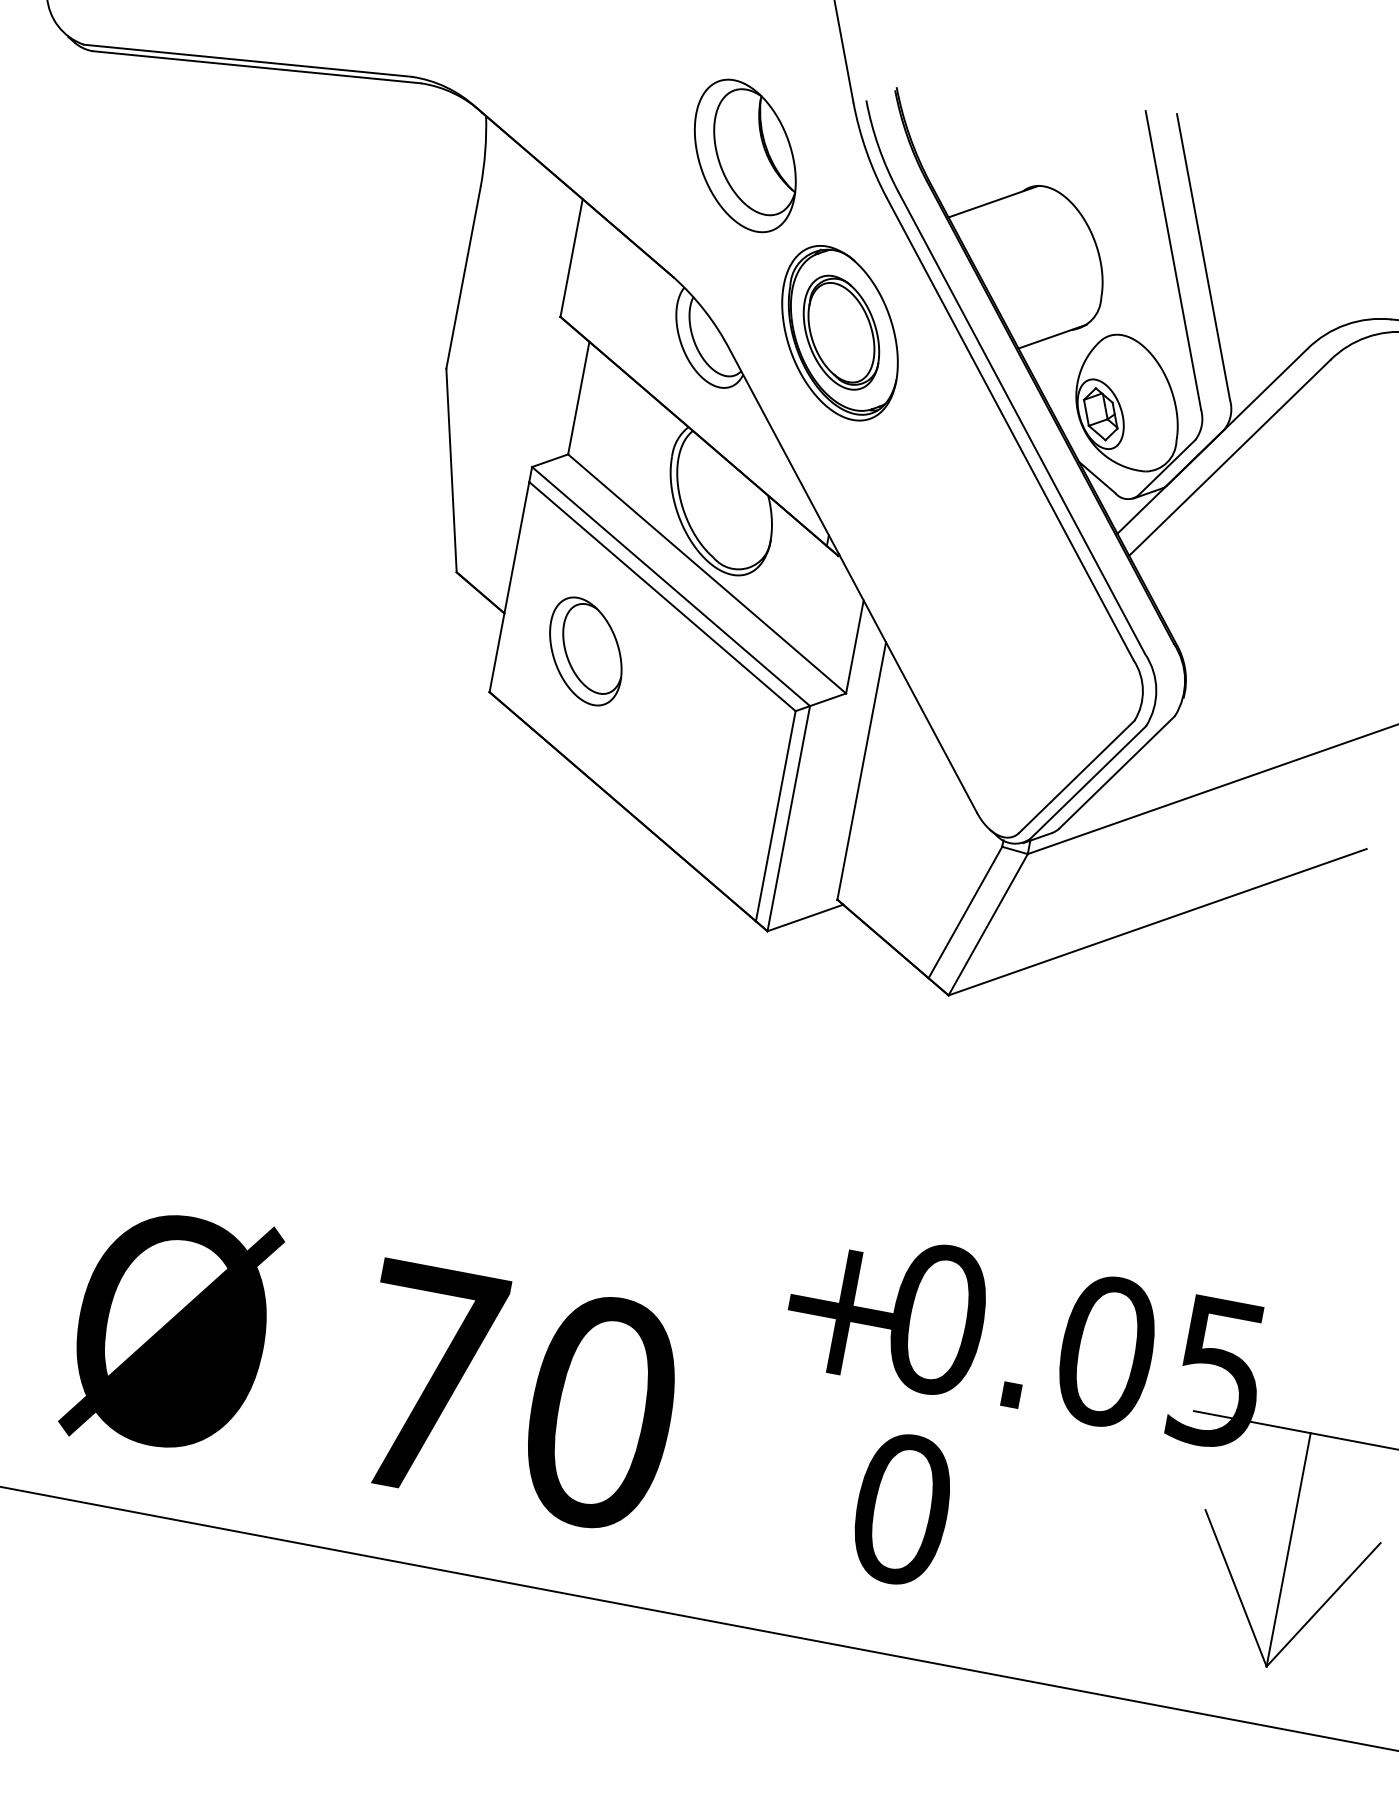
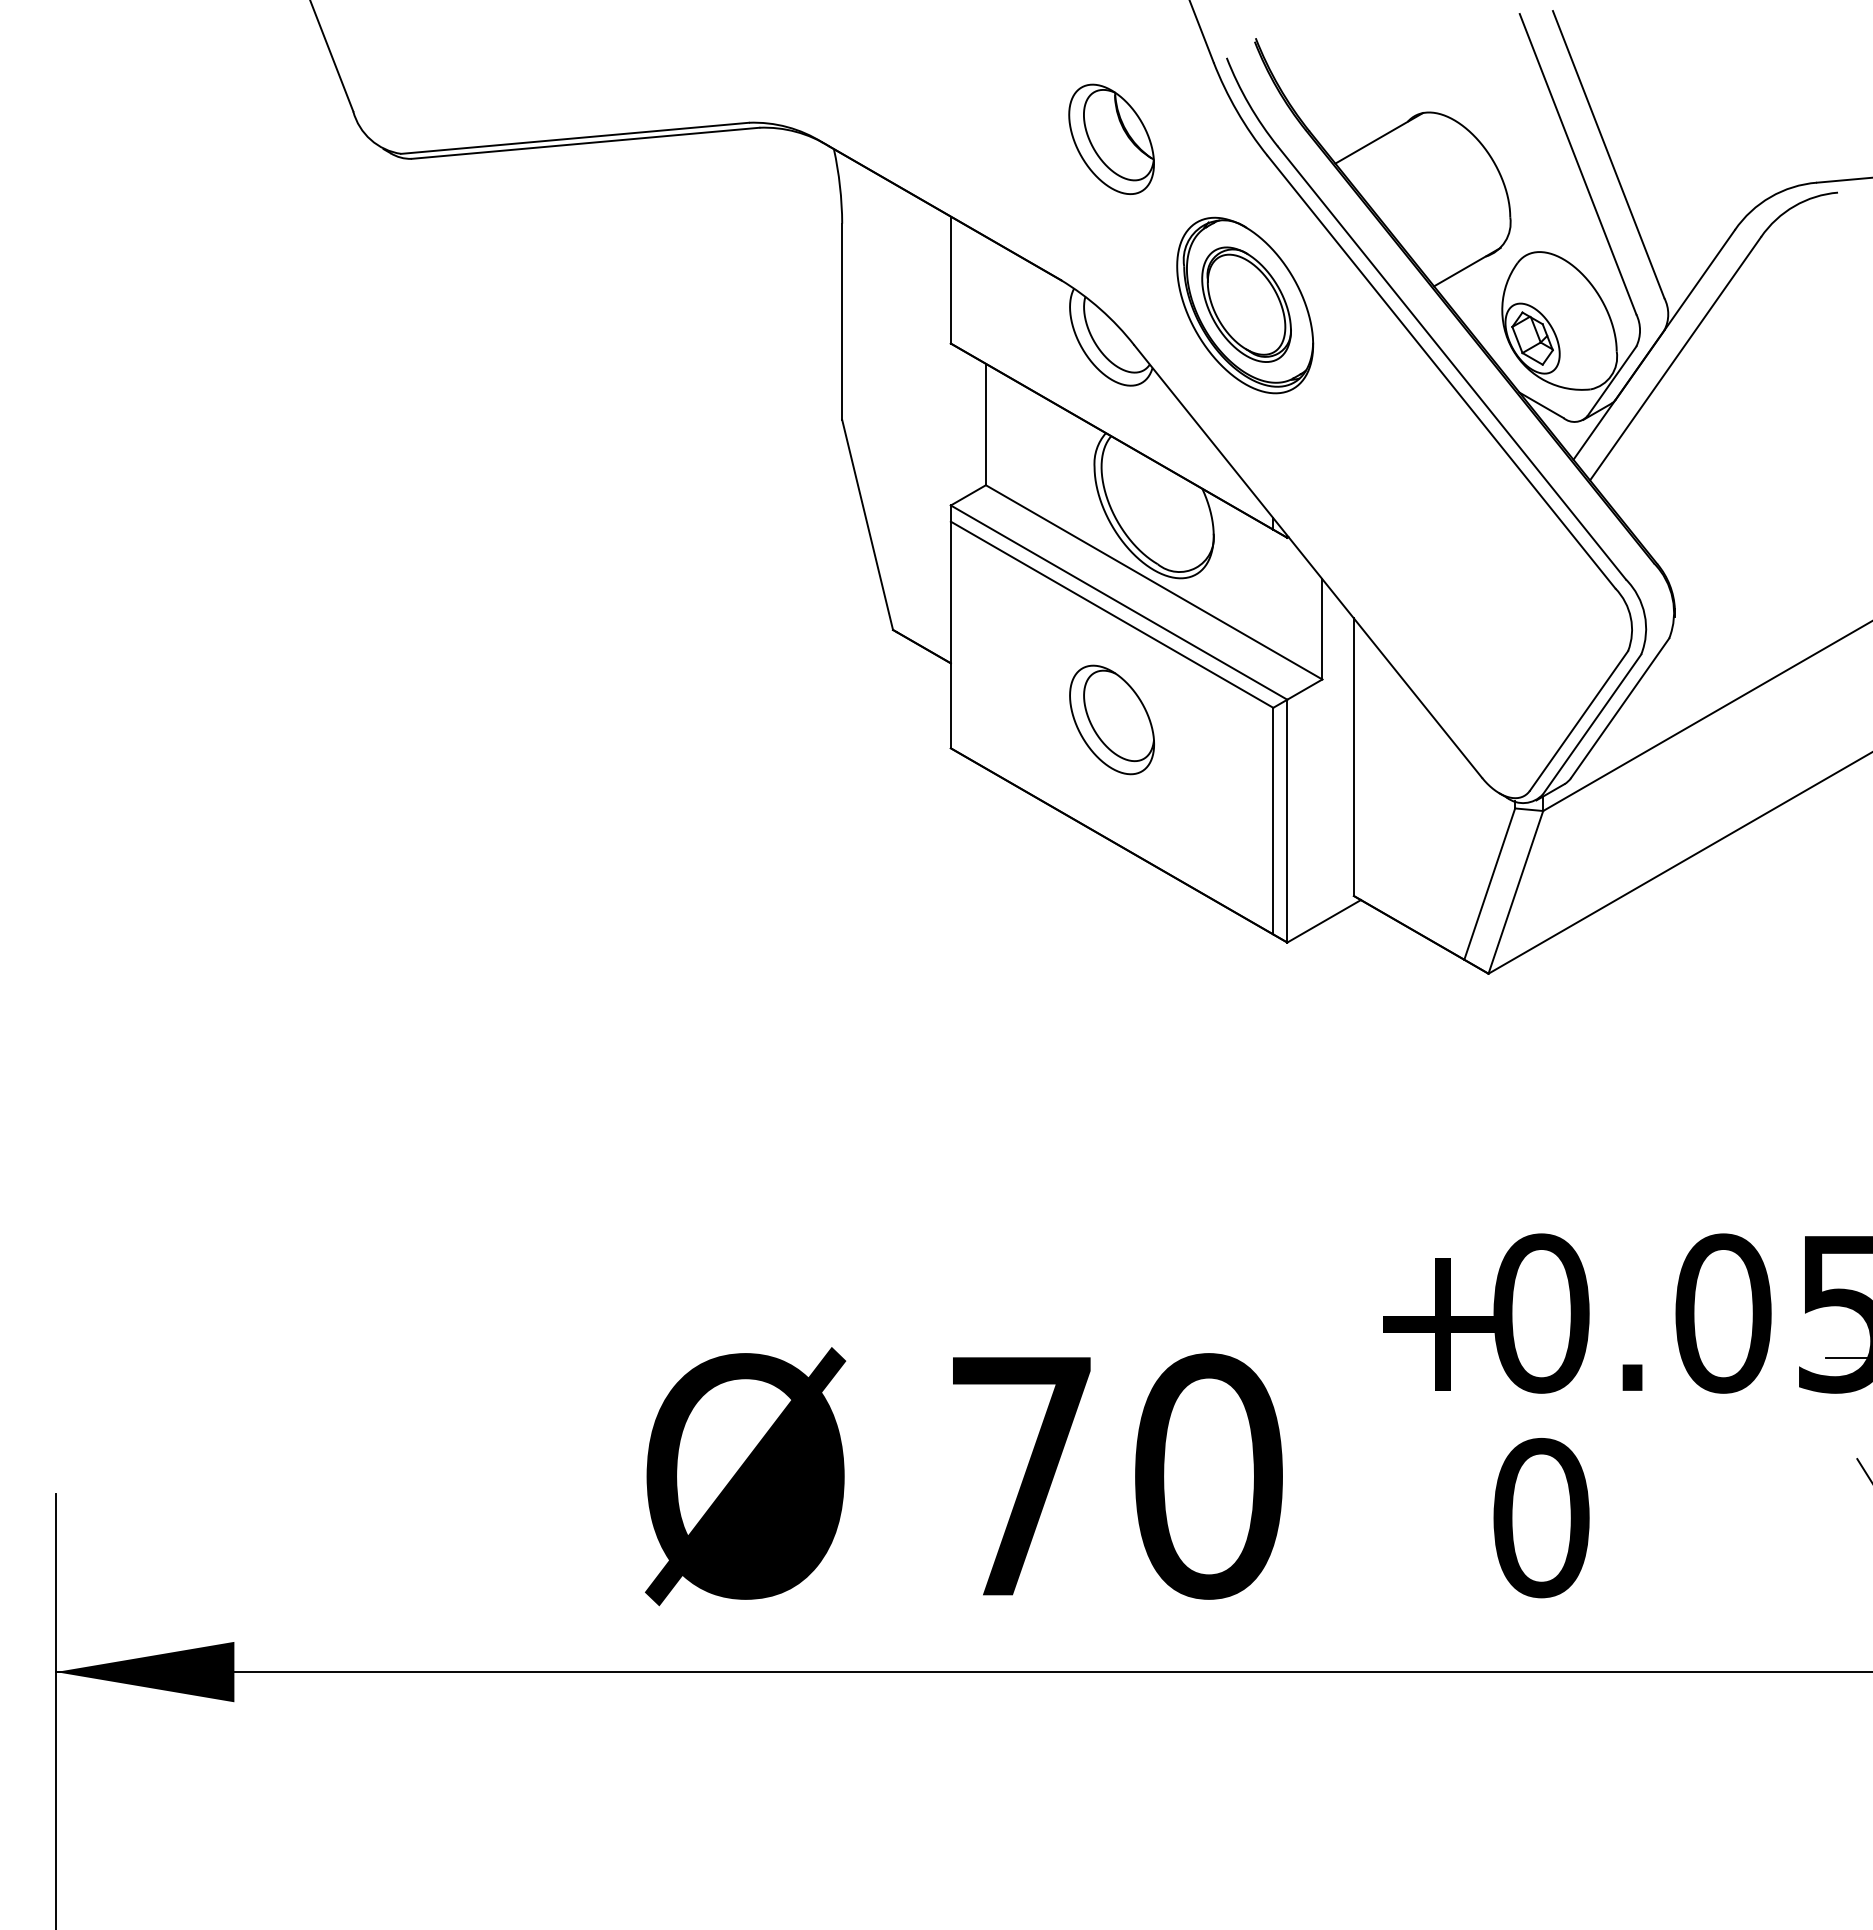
part: (745, 154) -> (1111, 138), size x0.71
part: (585, 650) -> (1111, 719), moved

